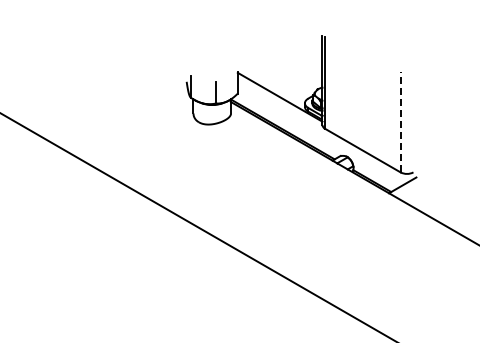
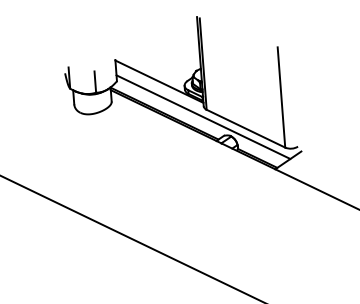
line: (400, 121) -> (281, 96), dashed -> solid
line: (320, 135) -> (202, 116), added

